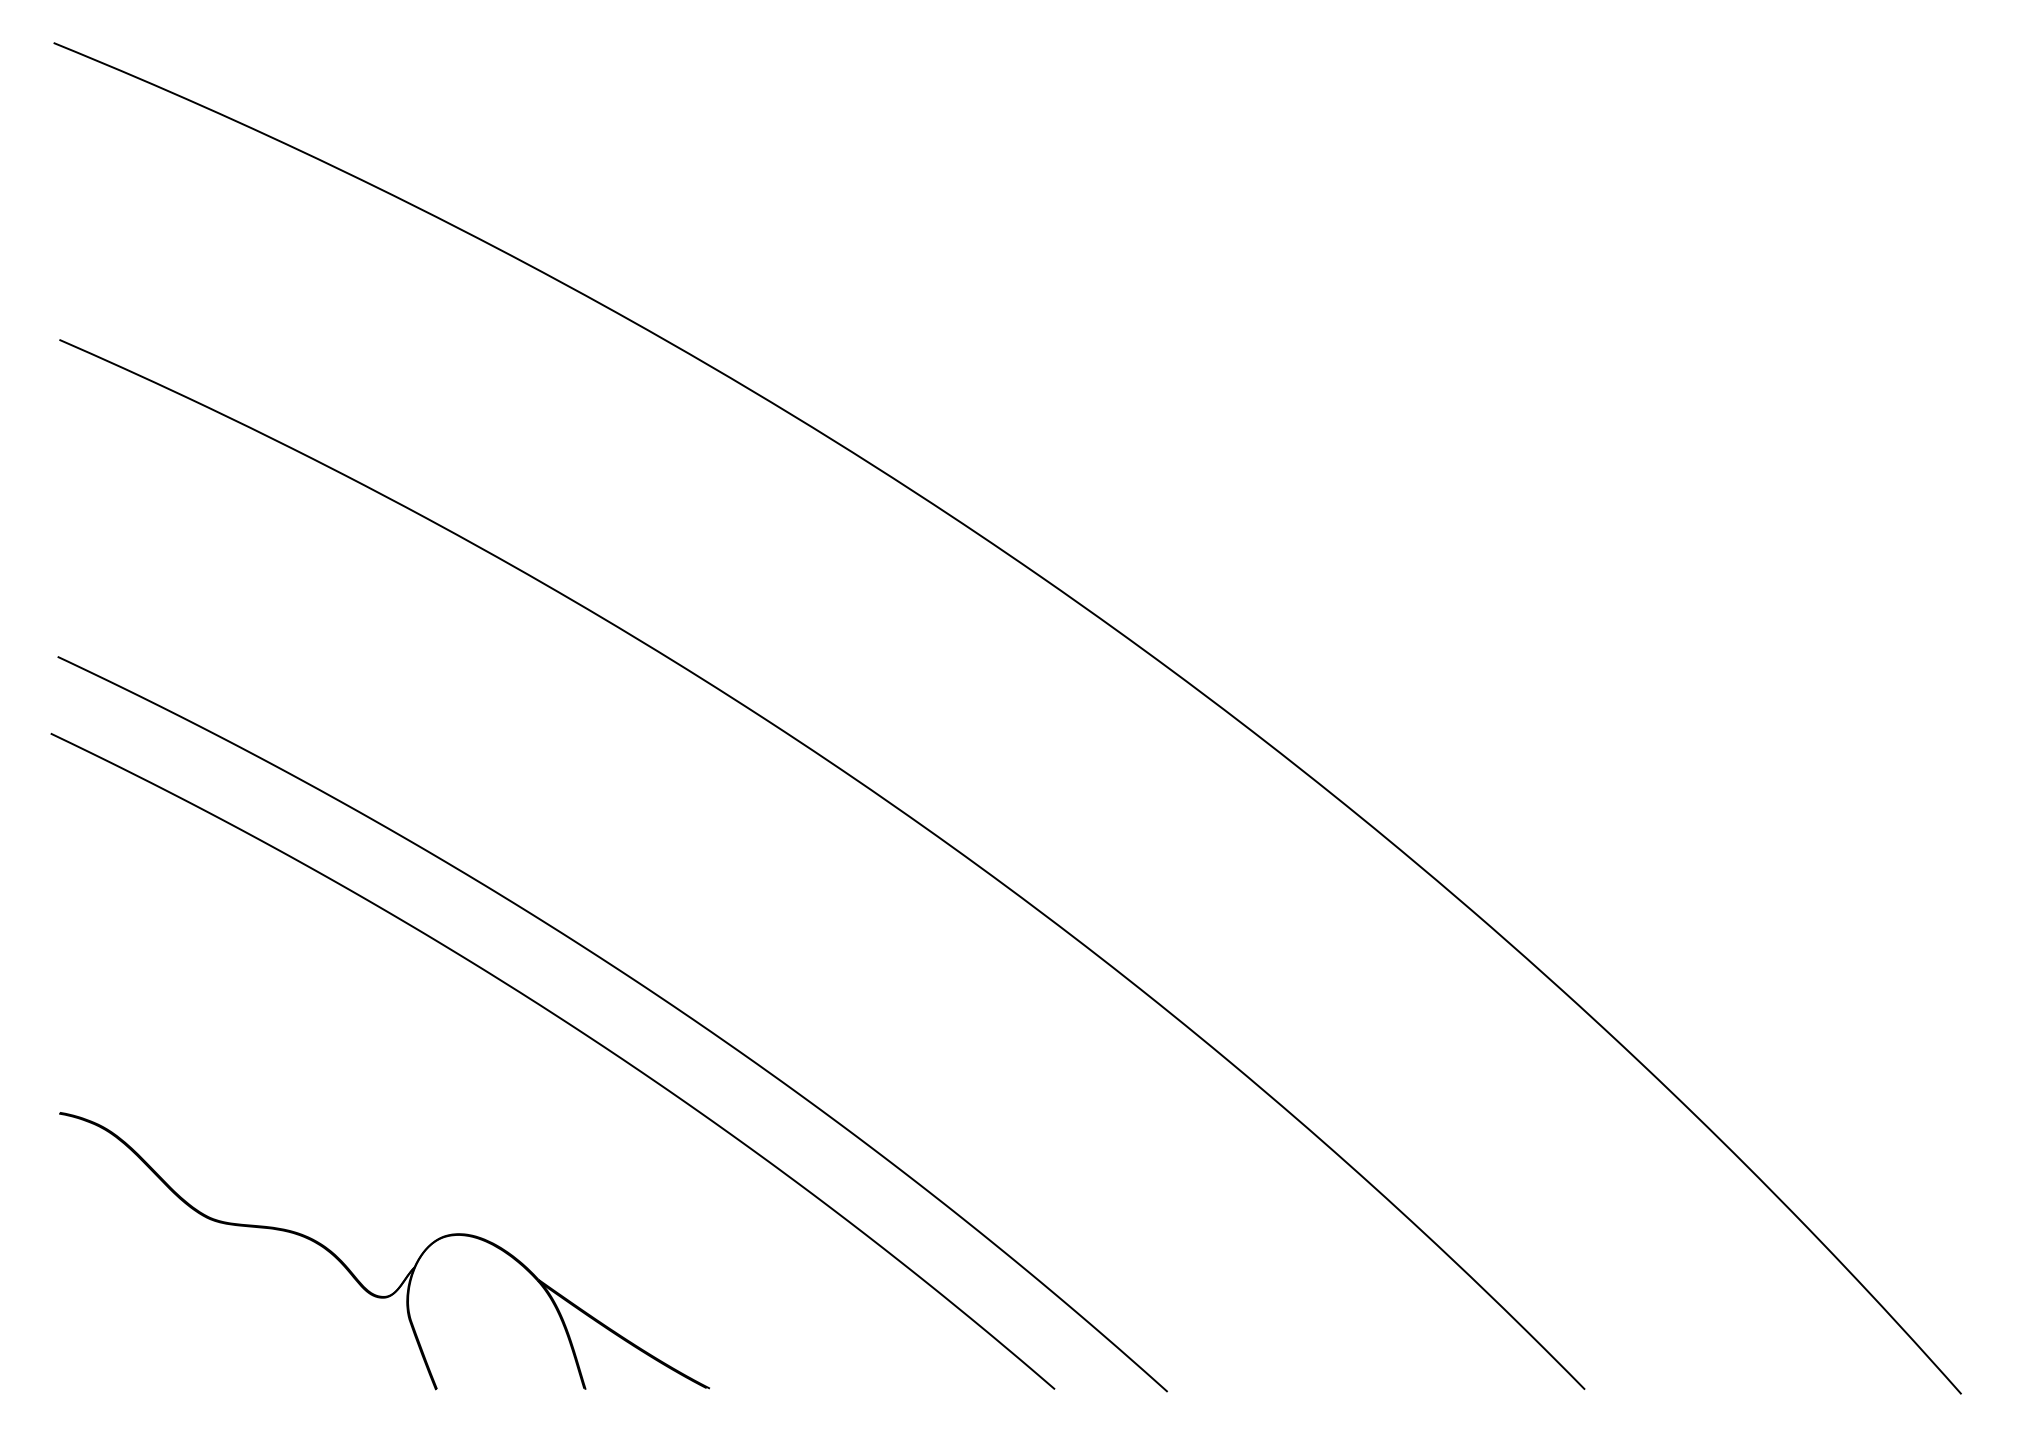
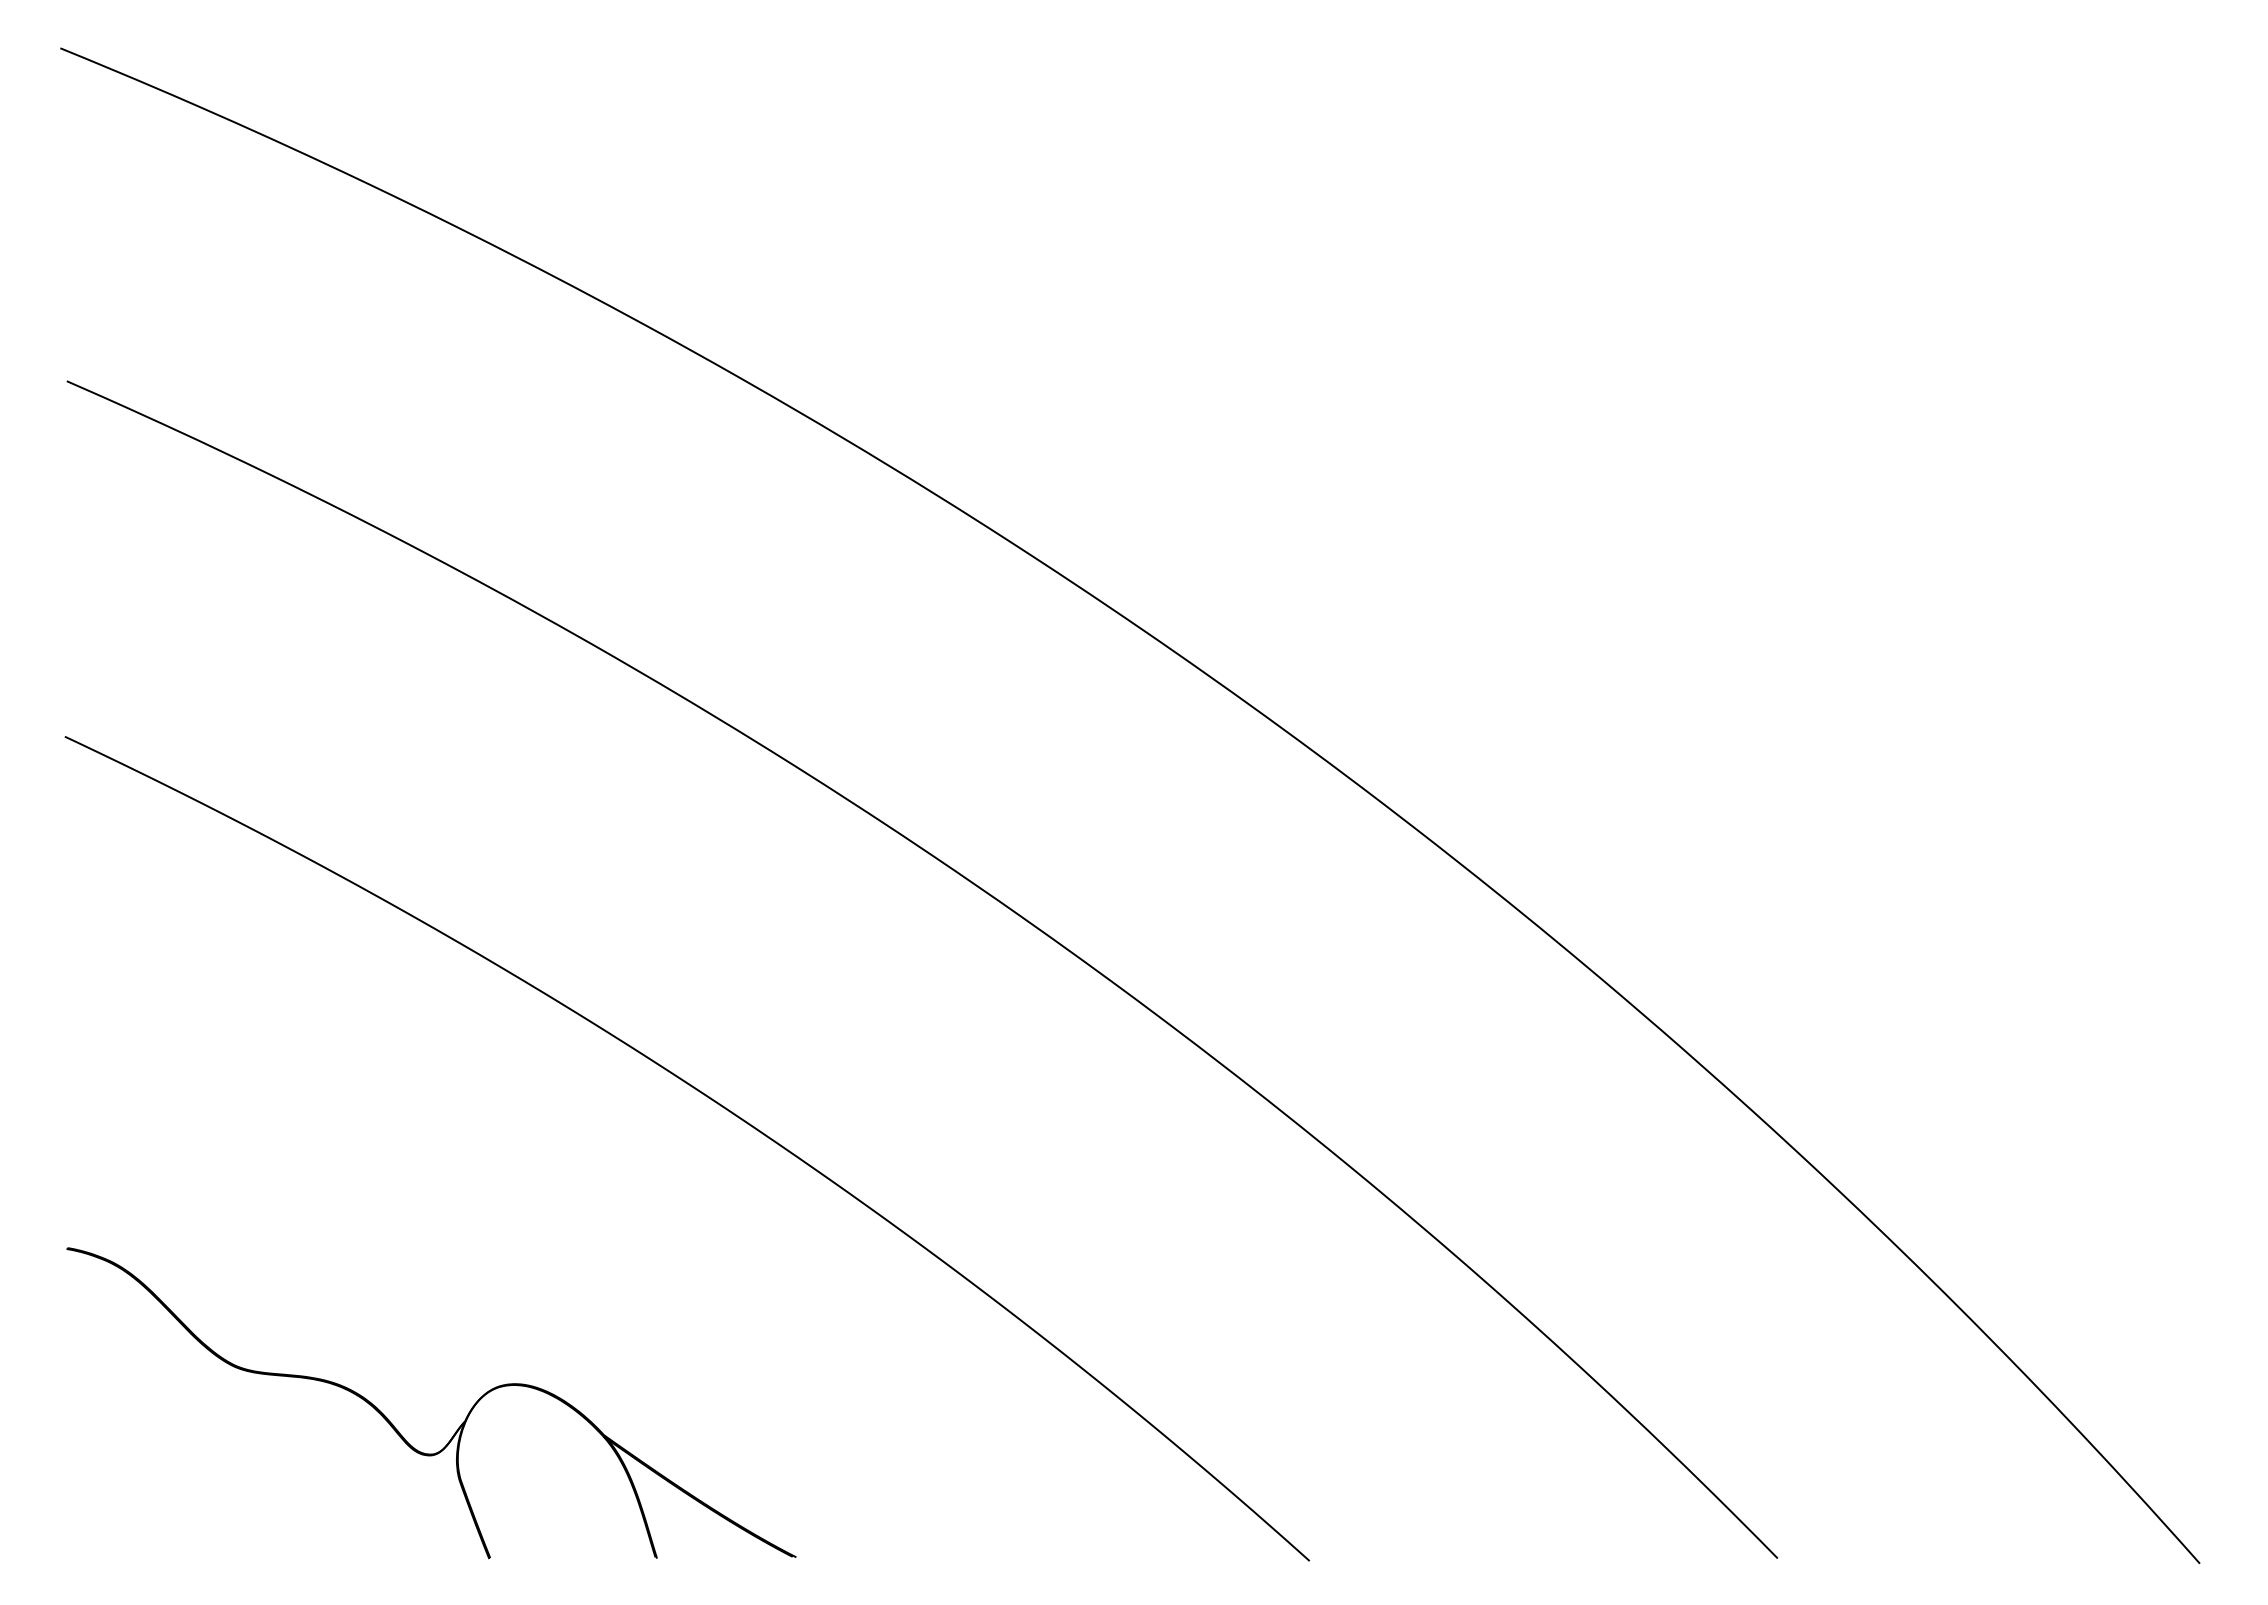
curve: (575, 1029) -> (645, 1154), removed

